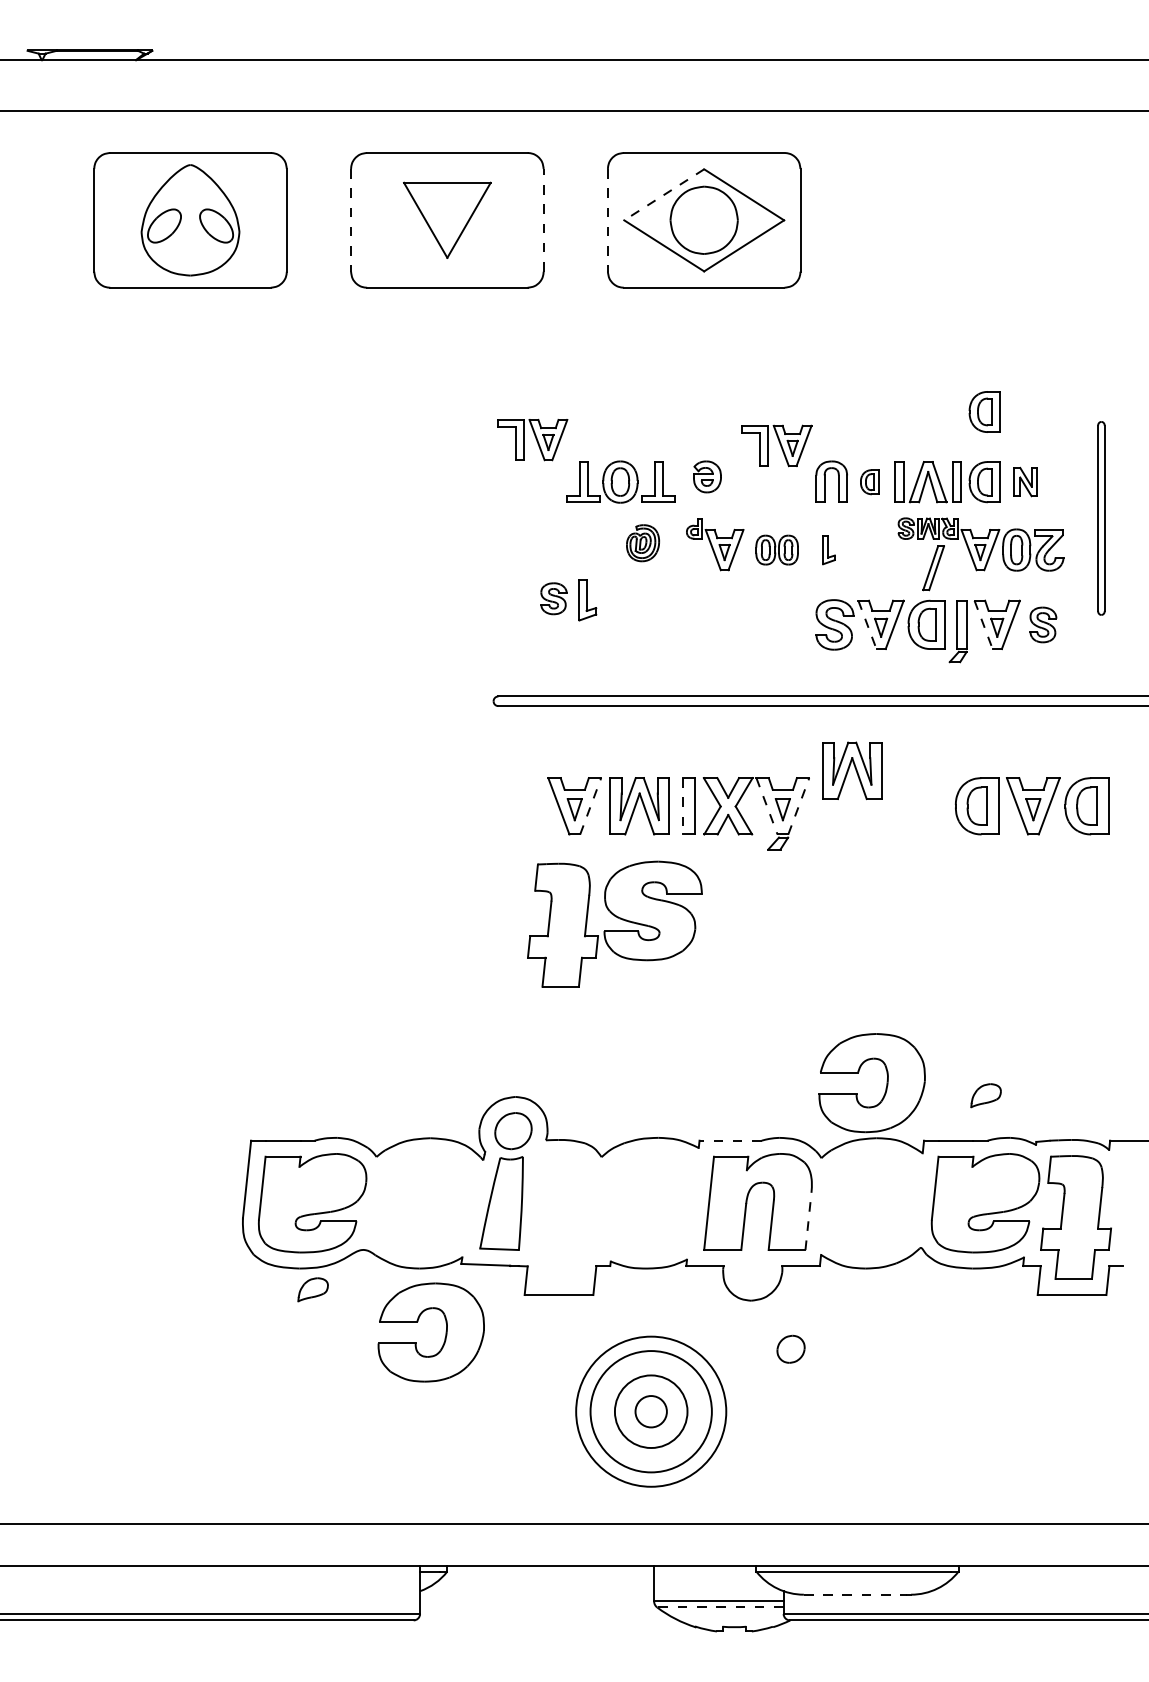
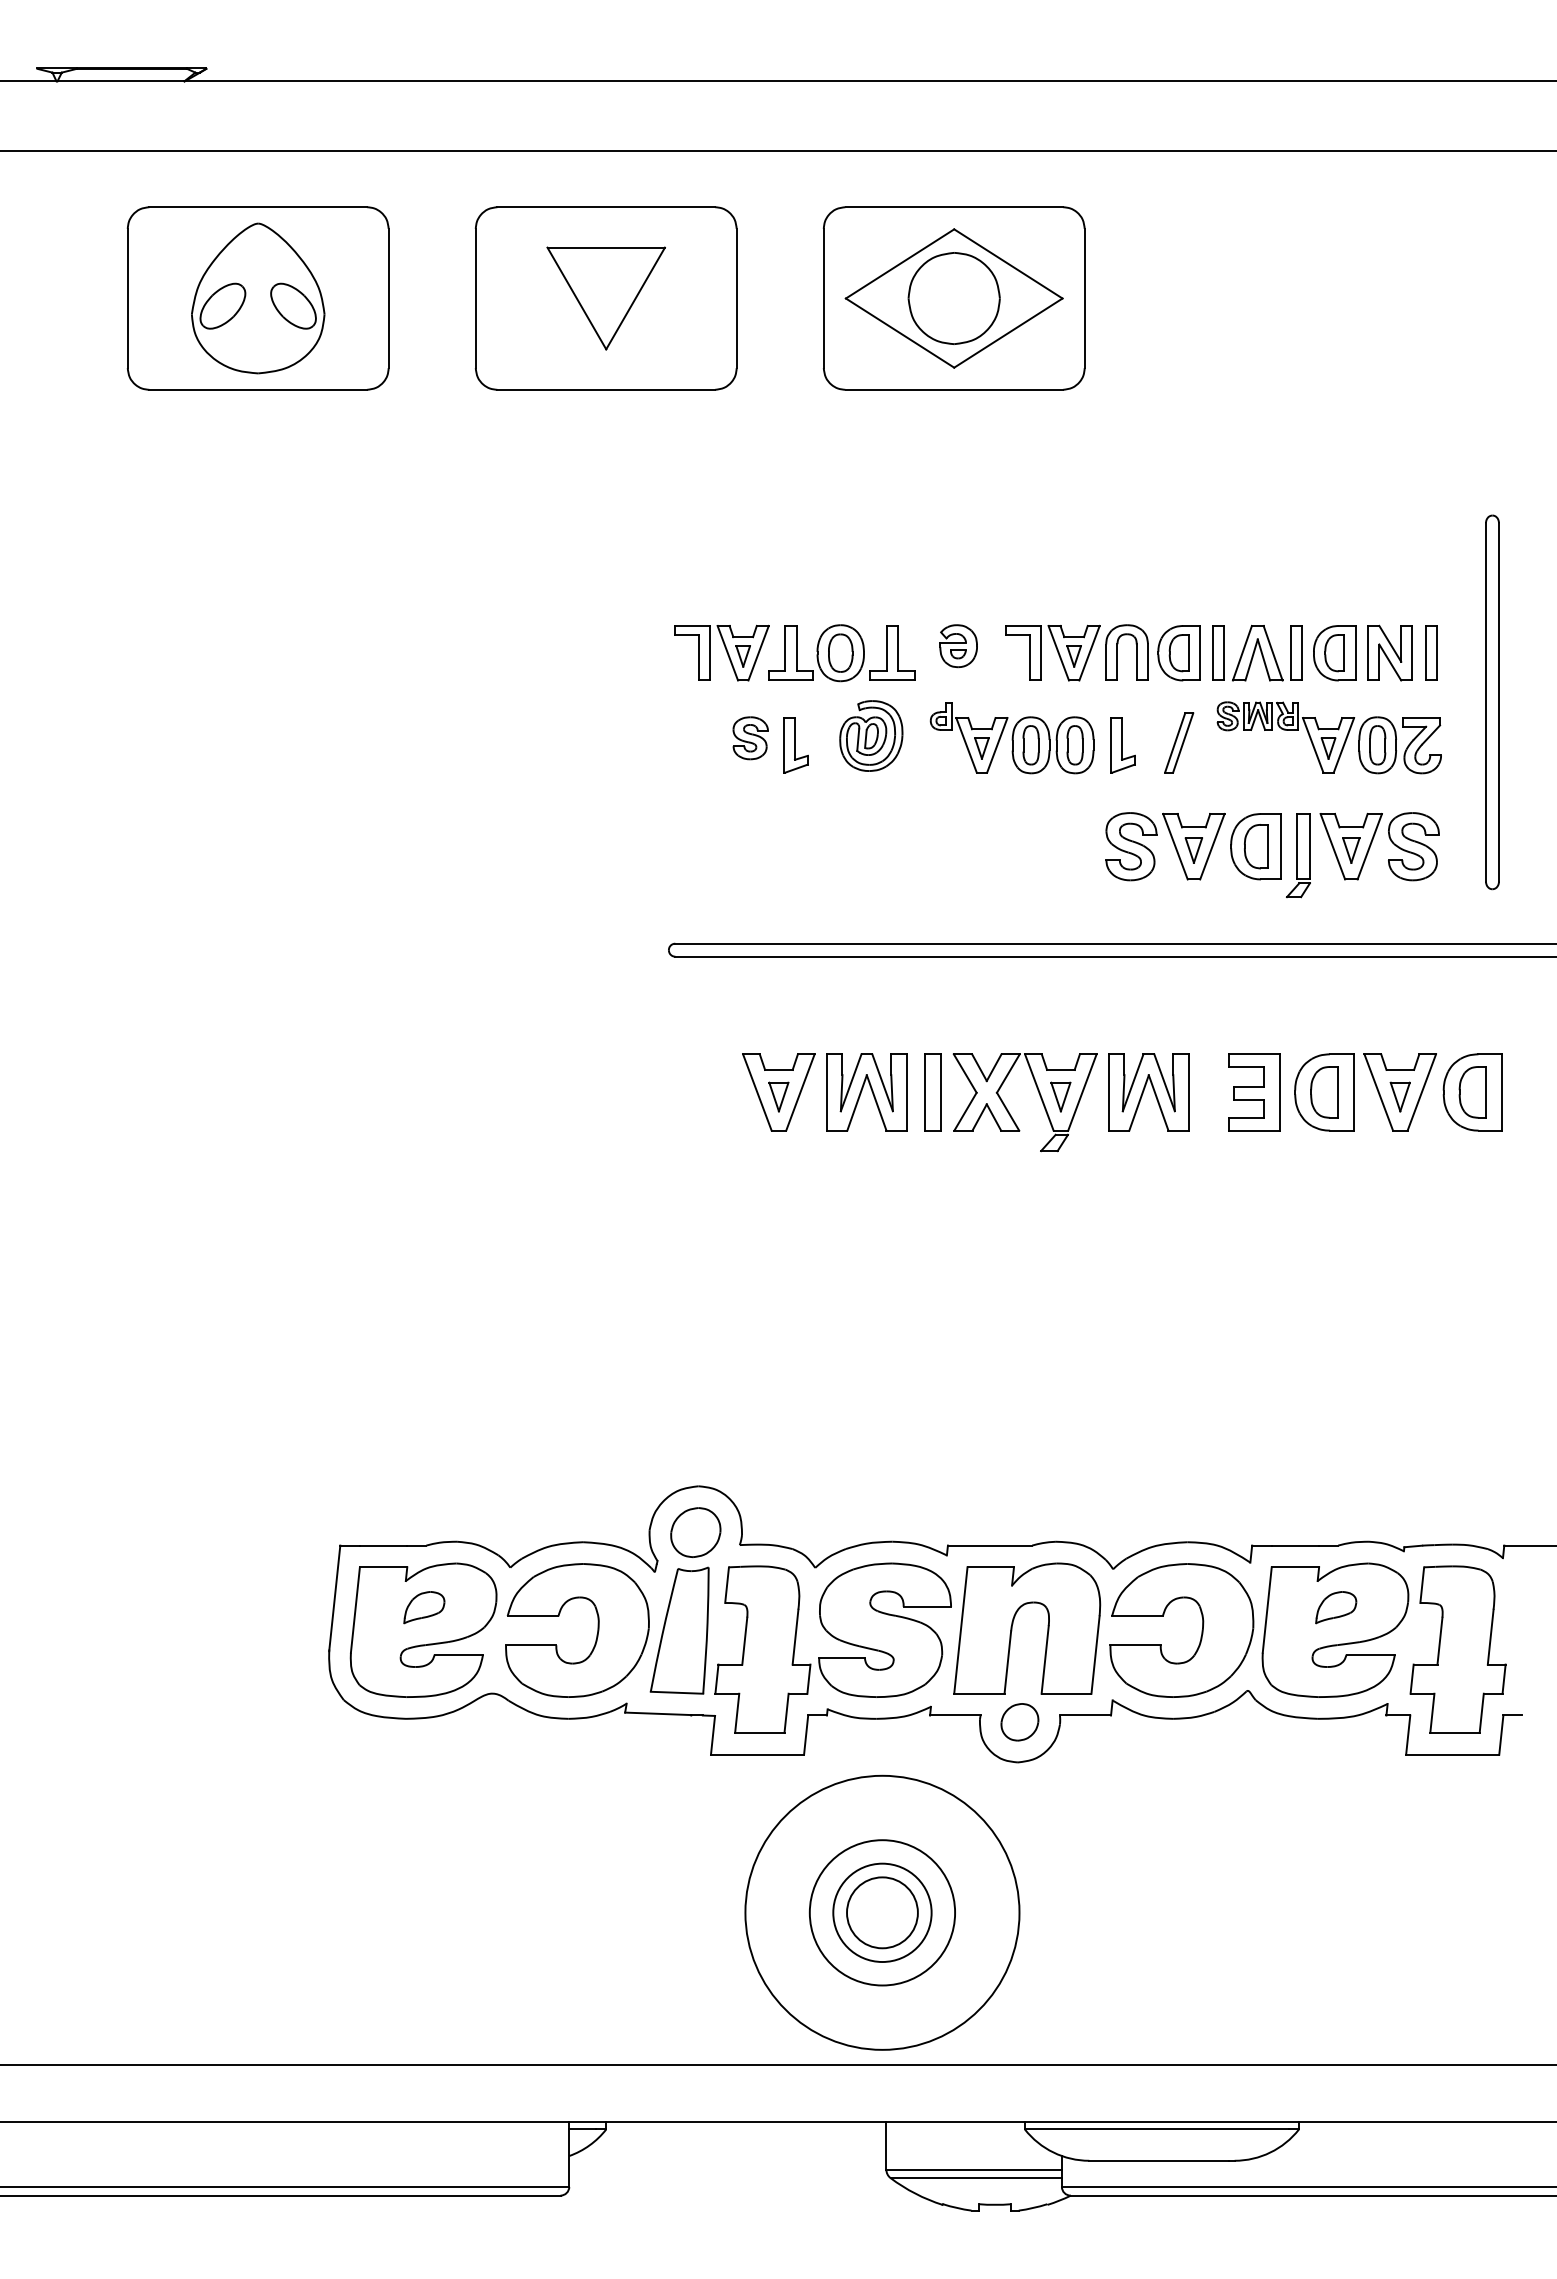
line: (663, 195) -> (899, 264), dashed -> solid
line: (350, 220) -> (475, 298), dashed -> solid
line: (543, 220) -> (736, 298), dashed -> solid
line: (607, 220) -> (823, 298), dashed -> solid
part: (984, 412) -> (1334, 558), removed
part: (532, 439) -> (721, 652), moved
part: (776, 445) -> (1052, 652), moved
part: (1025, 481) -> (1389, 652), size x1.43
part: (1056, 481) -> (1431, 652), added
part: (869, 482) -> (1178, 653), size x1.67
part: (1101, 518) -> (1492, 702), size x1.43
part: (643, 542) -> (871, 735), size x1.43
part: (776, 550) -> (1052, 745), size x1.43
part: (828, 550) -> (1122, 745), size x1.43
part: (933, 567) -> (1179, 742), moved
part: (553, 598) -> (750, 738), moved
part: (587, 600) -> (795, 745), moved
line: (867, 624) -> (1175, 846), dashed -> solid
line: (983, 624) -> (1332, 846), dashed -> solid
part: (1043, 624) -> (1413, 846), size x1.43
part: (851, 770) -> (1148, 1092), moved
line: (590, 806) -> (800, 1092), dashed -> solid
line: (682, 806) -> (925, 1092), dashed -> solid
line: (767, 806) -> (1039, 1092), dashed -> solid
line: (798, 806) -> (1082, 1092), dashed -> solid
part: (925, 806) -> (1254, 1092), added
part: (618, 918) -> (837, 1640), moved
part: (885, 1087) -> (1200, 1636), moved
part: (986, 1095) -> (1336, 1607), moved
line: (730, 1140) -> (989, 1545), dashed -> solid
line: (808, 1221) -> (1095, 1654), dashed -> solid
part: (313, 1289) -> (424, 1607), moved
part: (445, 1335) -> (596, 1634), moved
part: (790, 1349) -> (1019, 1722), moved
circle: (651, 1411) -> (882, 1912), size x0.71
circle: (651, 1411) -> (882, 1912), size x1.67
circle: (651, 1411) -> (882, 1912), size x1.67
line: (855, 1594) -> (1159, 2160), dashed -> solid
line: (720, 1607) -> (976, 2178), dashed -> solid

